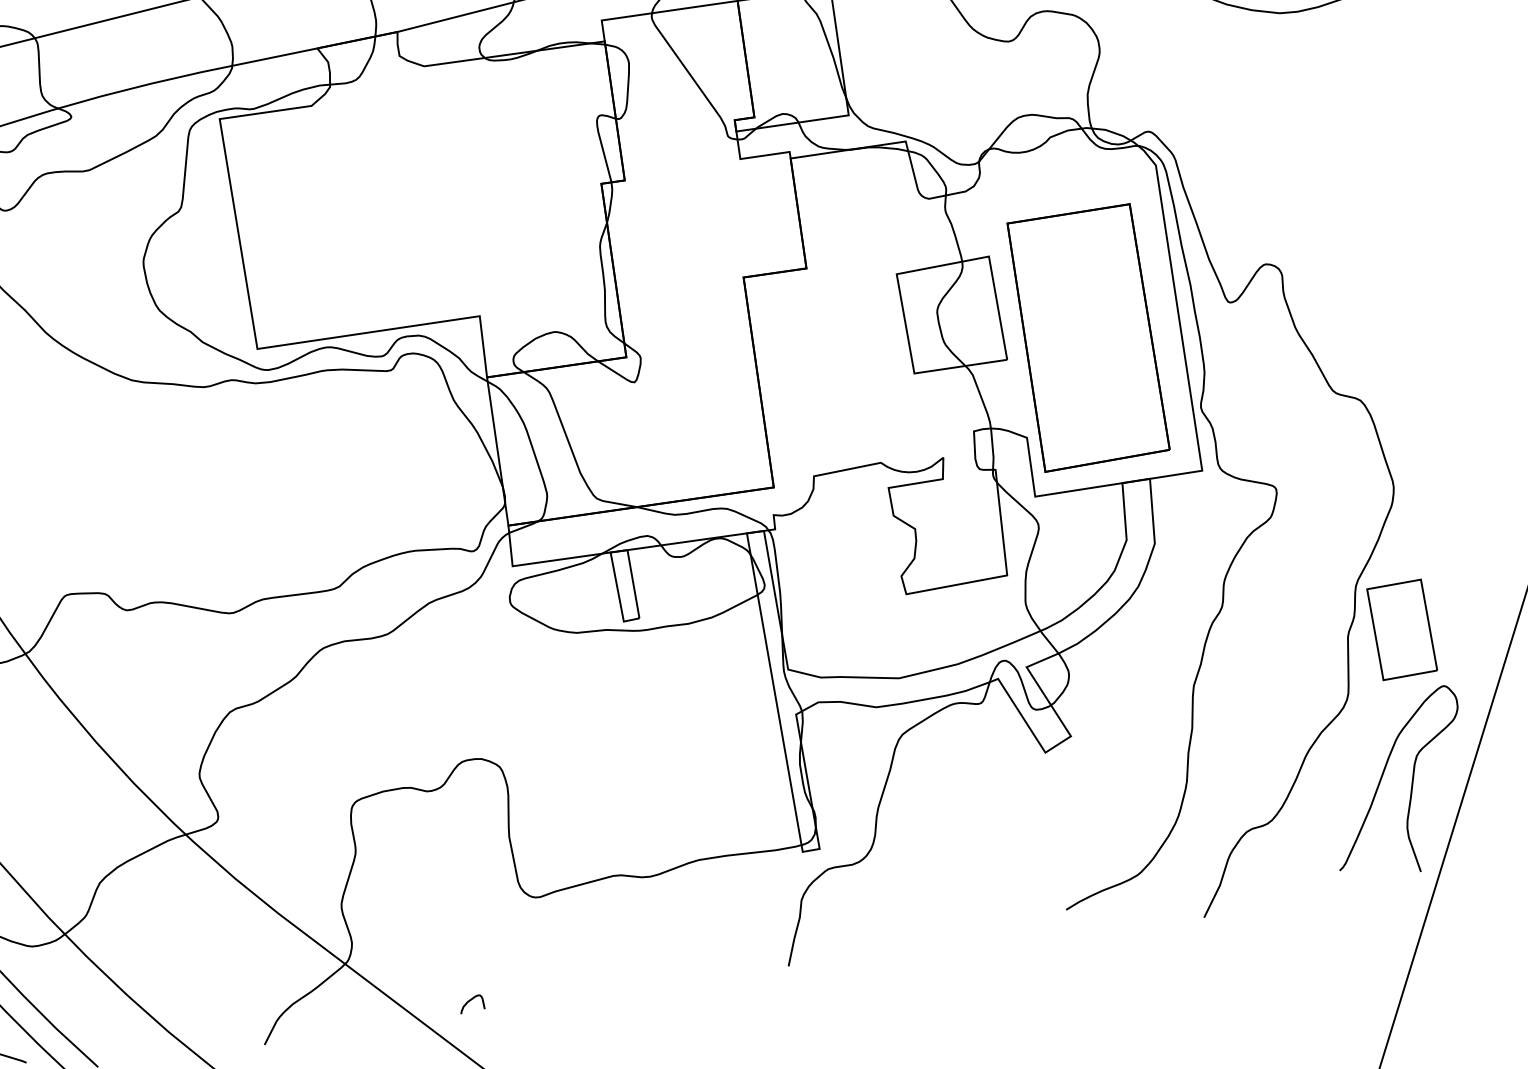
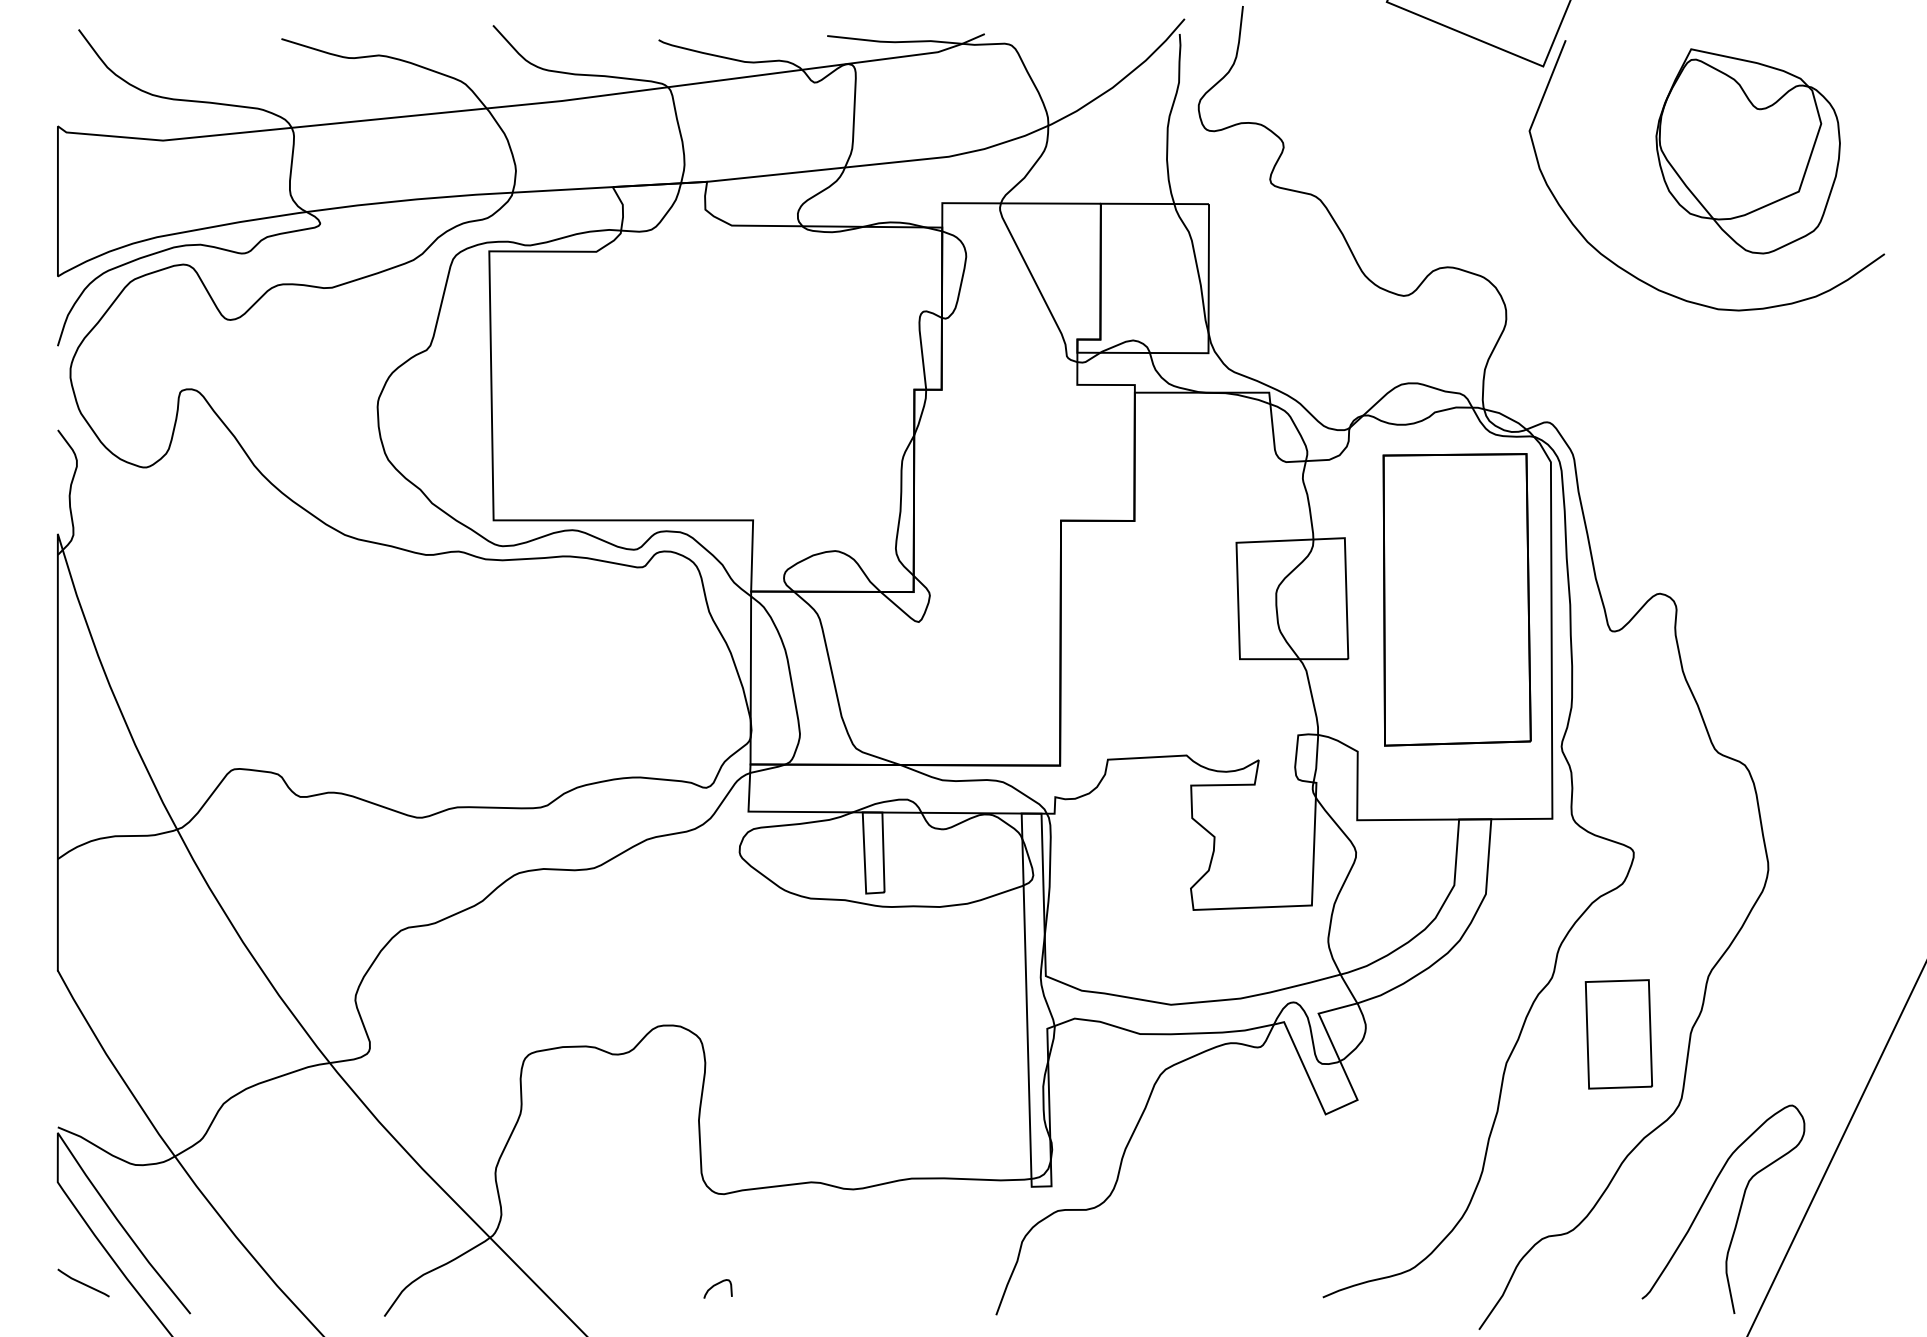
part: (1088, 337) -> (1456, 599), moved
part: (1401, 630) -> (1618, 1034), moved
curve: (470, 1001) -> (716, 1285), moved

